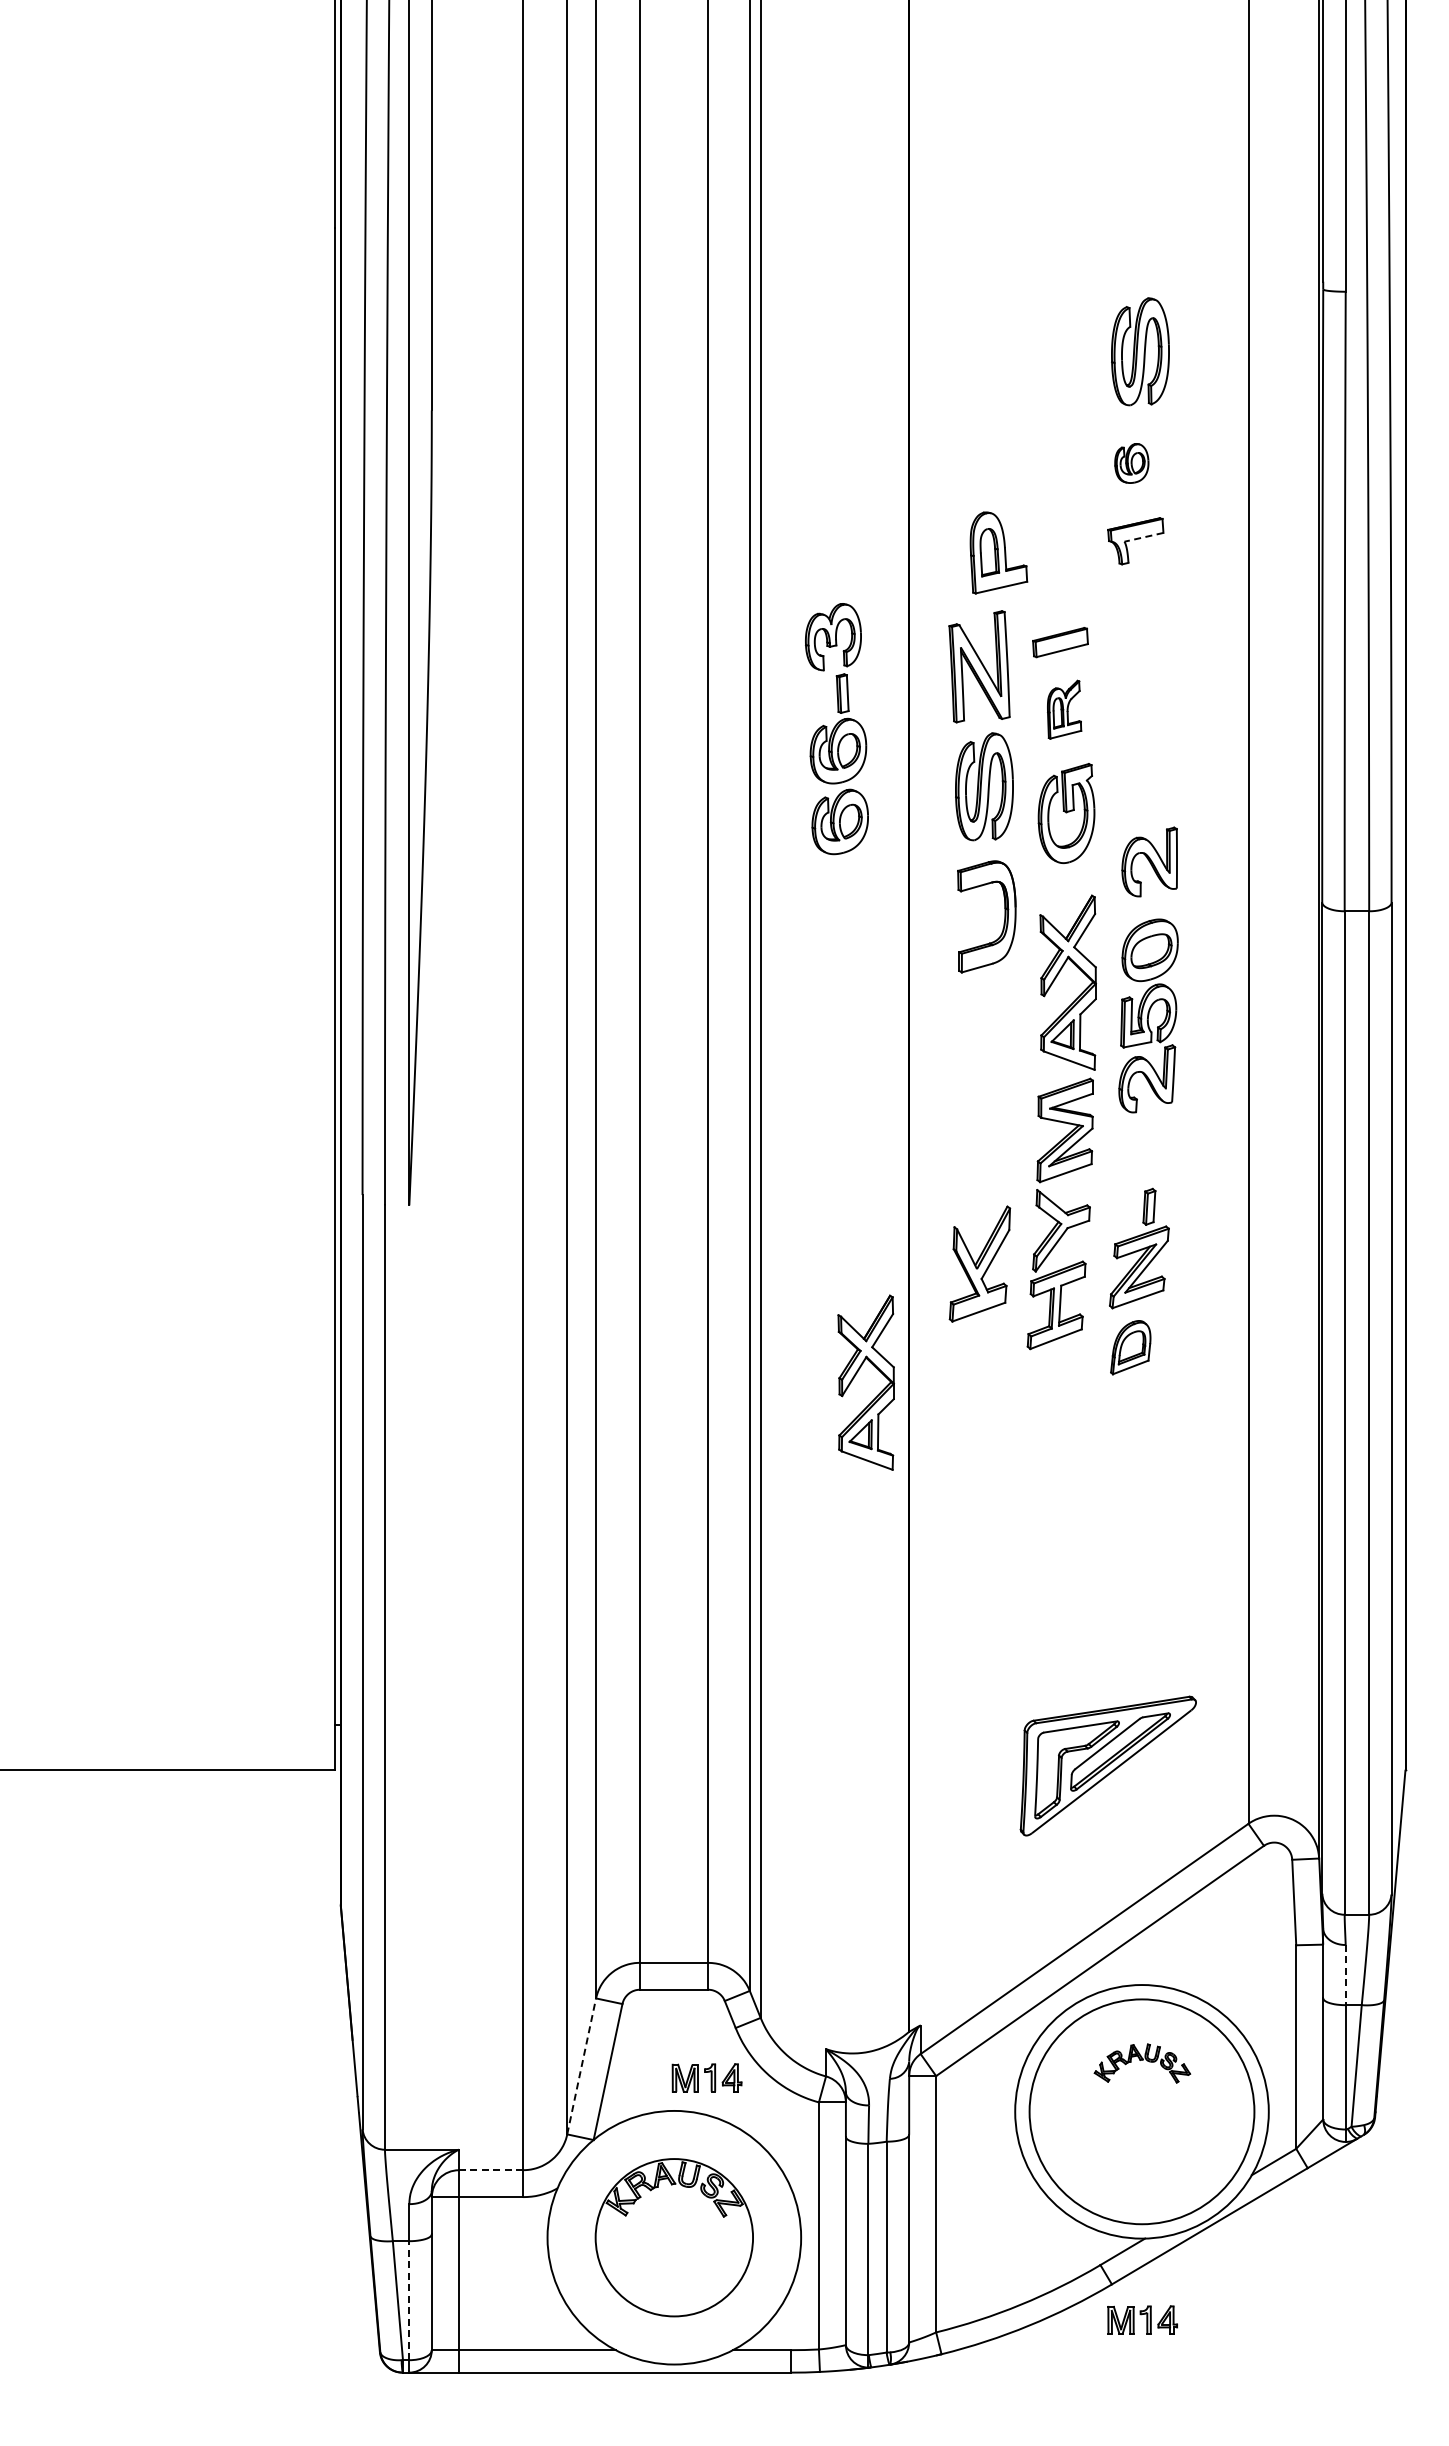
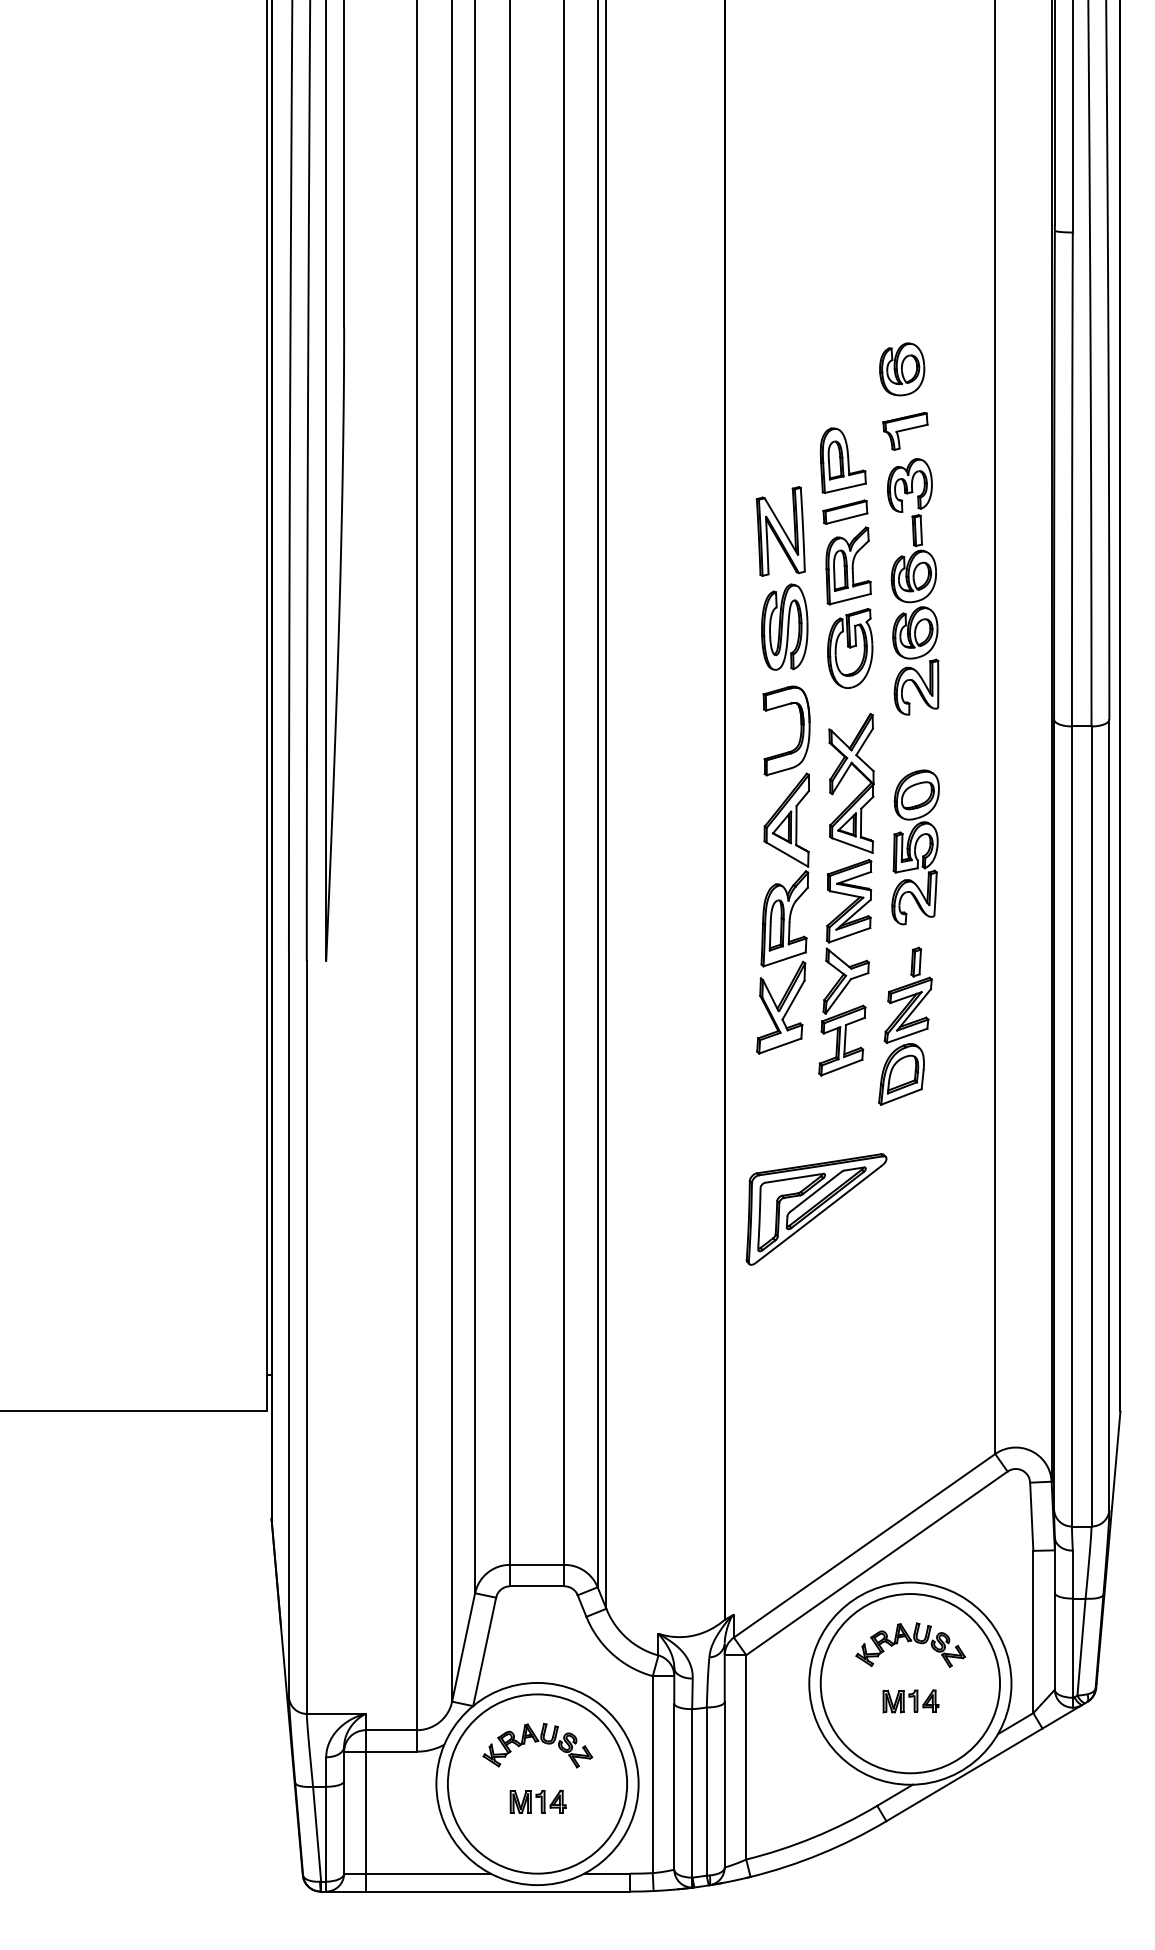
part: (1140, 351) -> (909, 280), removed
part: (1131, 463) -> (902, 369), size x1.67
line: (1143, 537) -> (911, 428), dashed -> solid
part: (998, 552) -> (843, 460), moved
part: (1064, 709) -> (848, 565), size x1.67
part: (836, 729) -> (912, 559), moved
part: (1148, 1015) -> (915, 847), moved
part: (994, 1077) -> (792, 858), added
part: (1130, 1347) -> (901, 1074), size x1.43
part: (855, 1376) -> (681, 1097), removed
part: (1107, 1765) -> (815, 1209), moved
line: (1345, 1975) -> (1072, 1574), dashed -> solid
part: (1142, 2063) -> (910, 1645), size x1.43
line: (581, 2066) -> (463, 1647), dashed -> solid
part: (706, 2077) -> (537, 1801), moved
line: (491, 2170) -> (391, 1730), dashed -> solid
circle: (673, 2237) -> (536, 1783), size x1.43
line: (409, 2300) -> (326, 1834), dashed -> solid
part: (1142, 2319) -> (910, 1700), moved

